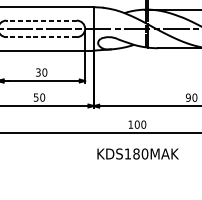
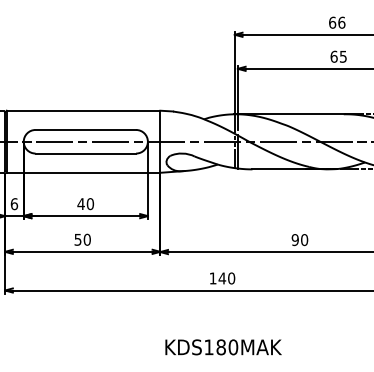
line: (41, 20) -> (85, 129), dashed -> solid
line: (41, 37) -> (85, 153), dashed -> solid
text: (37, 72) -> (80, 204), 30 -> 40
text: (137, 124) -> (222, 278), 100 -> 140
text: (138, 154) -> (223, 347), moved

